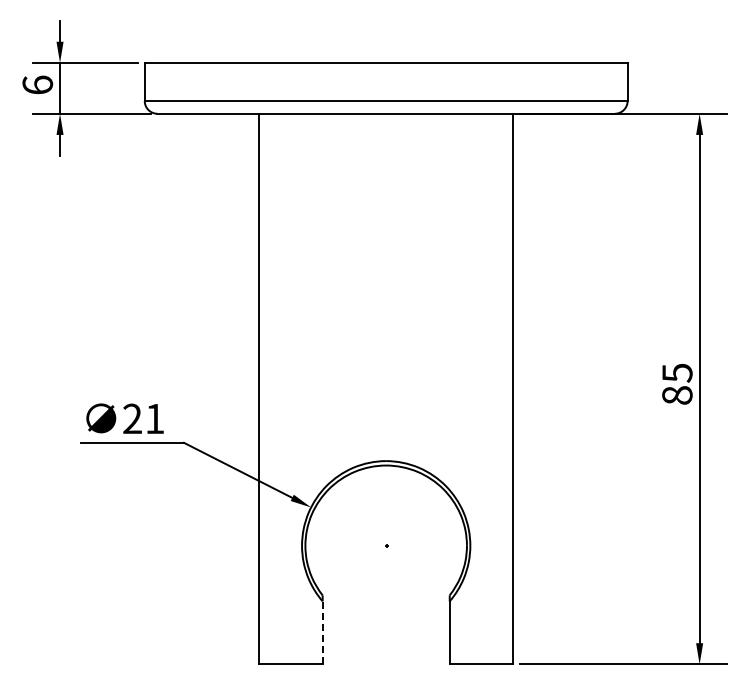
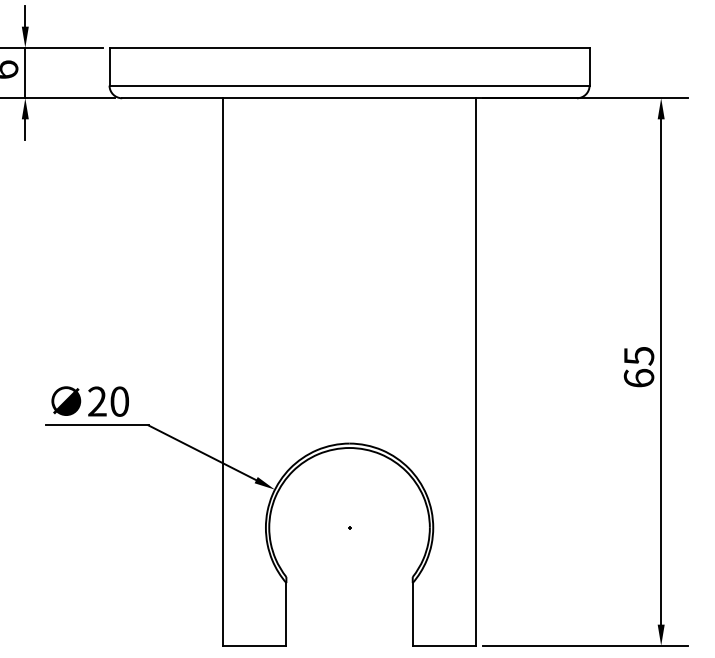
text: (677, 395) -> (639, 378), 85 -> 65
text: (155, 418) -> (120, 401), 21 -> 20
line: (322, 632) -> (286, 613), dashed -> solid

